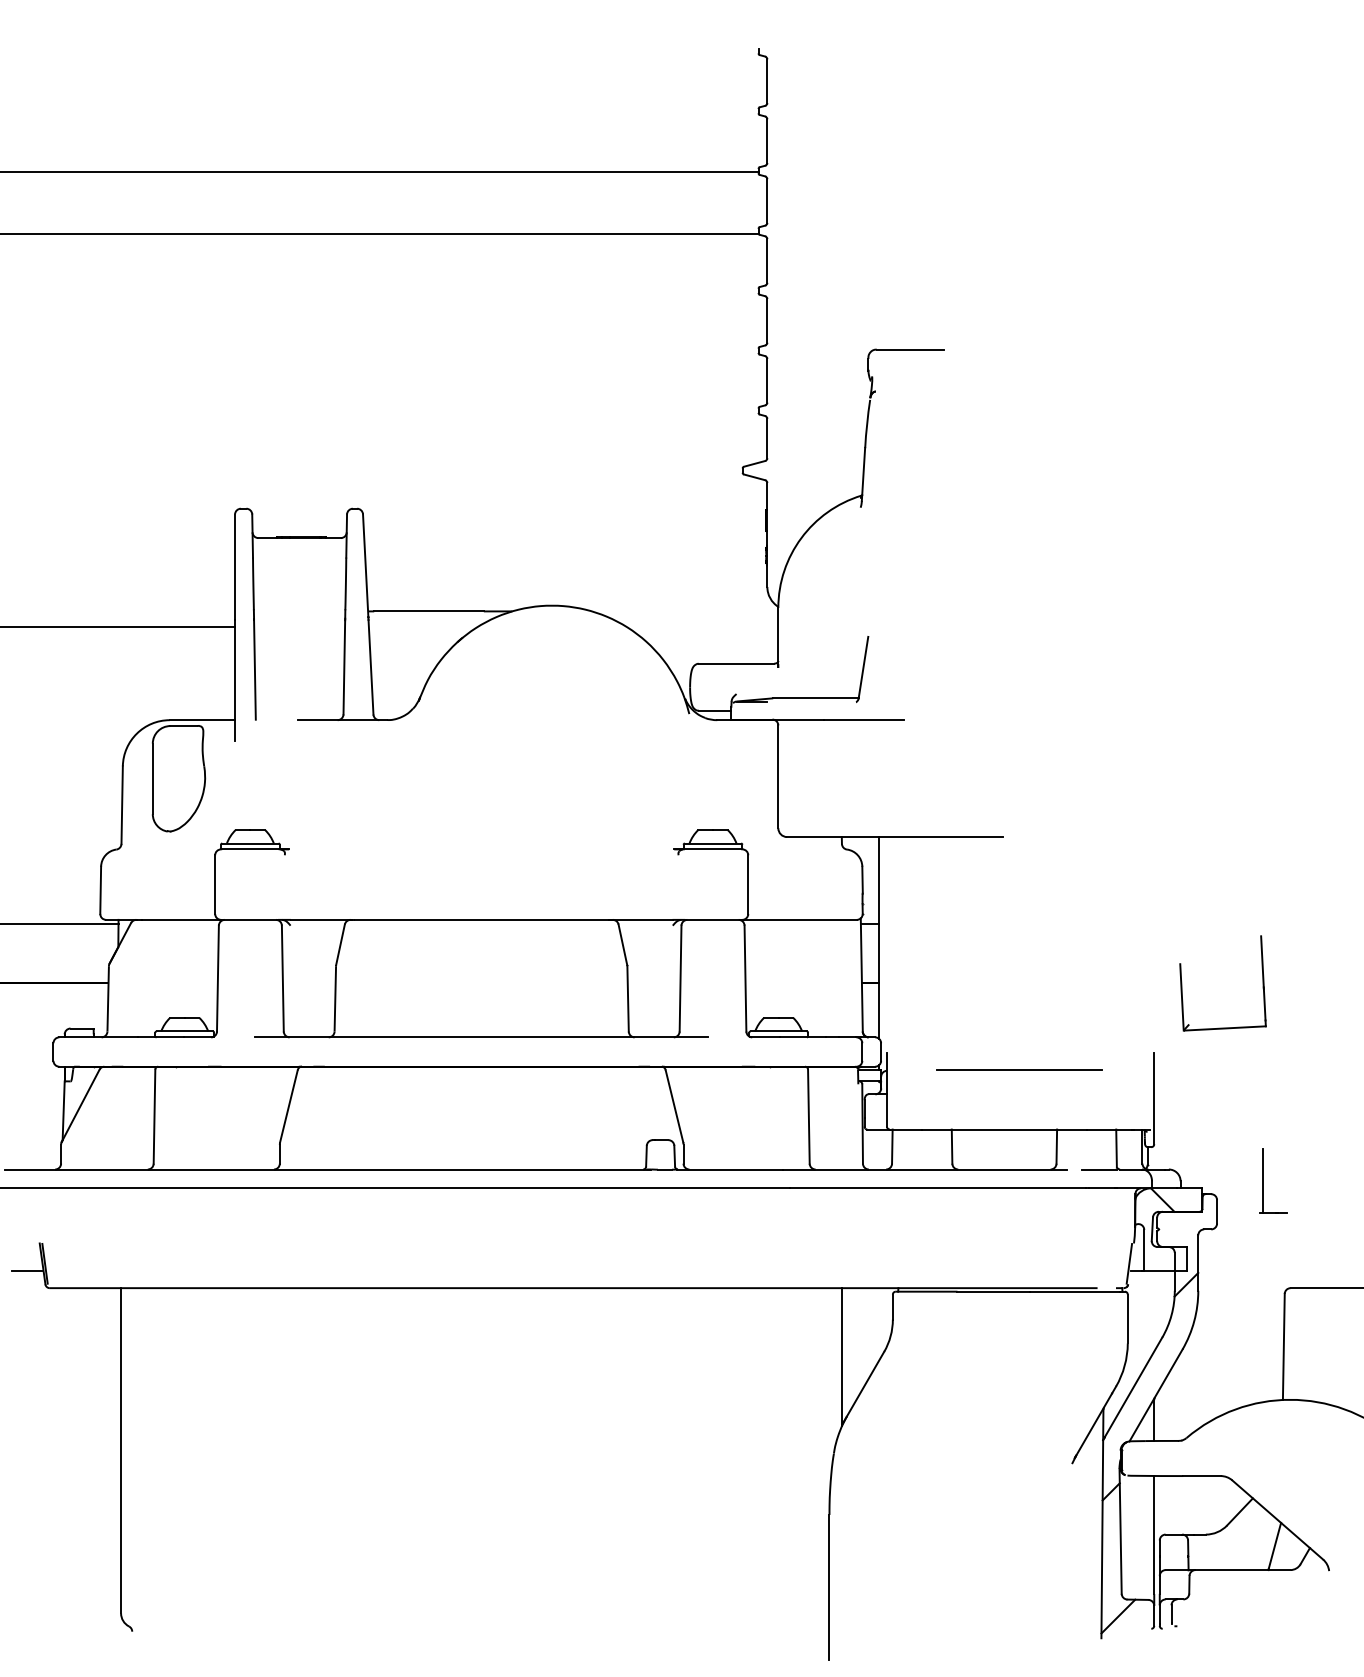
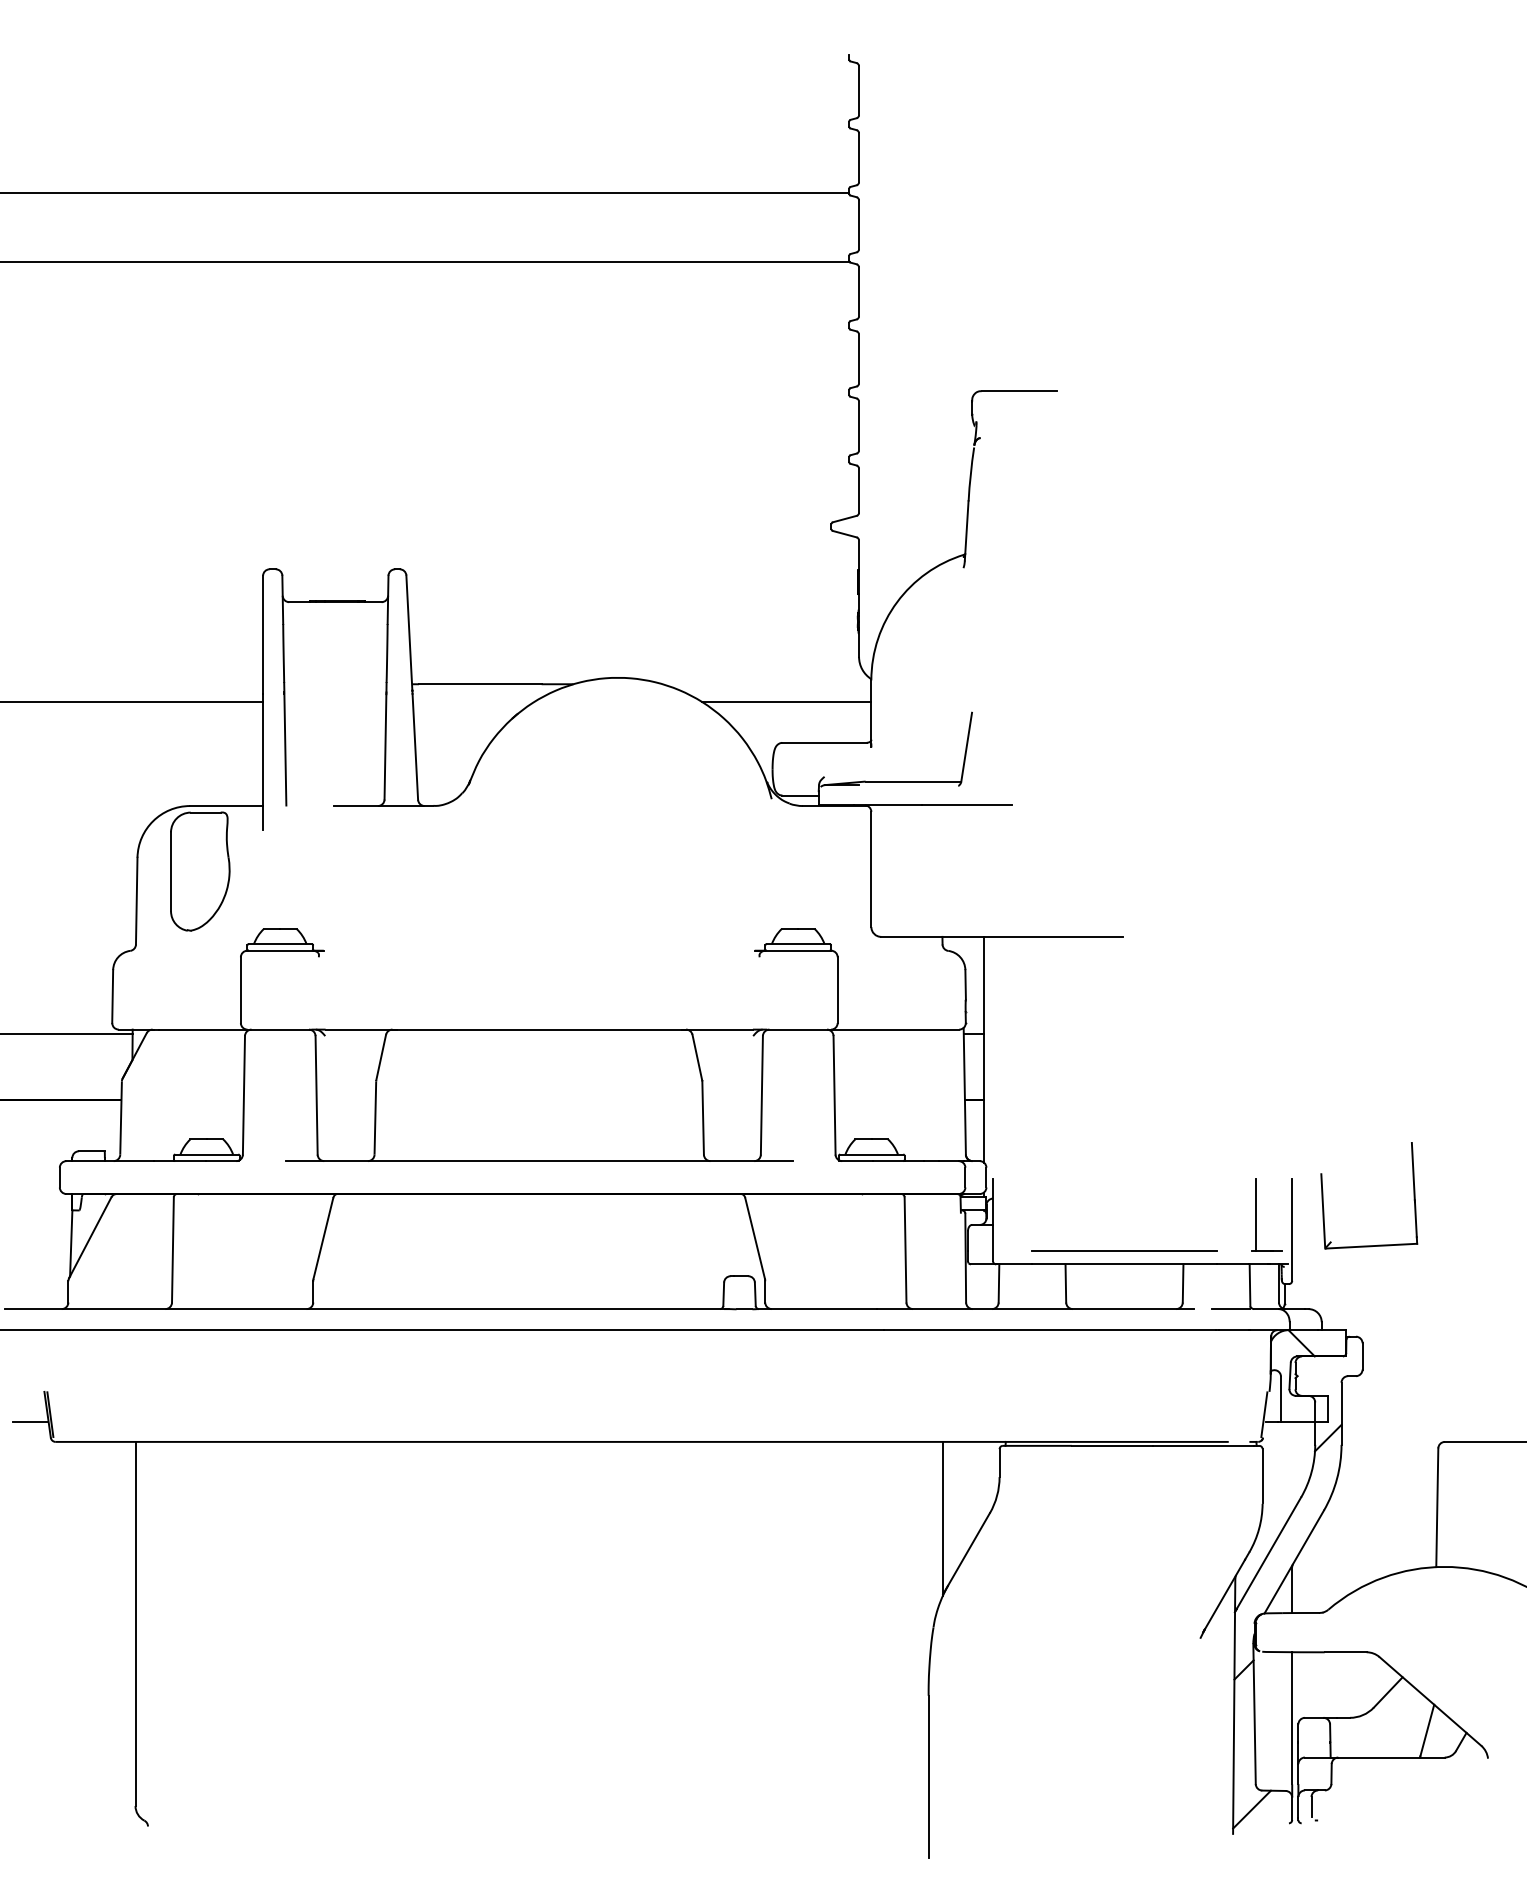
line: (702, 627) -> (786, 702), added
part: (1262, 983) -> (1413, 1195), moved
line: (1019, 1068) -> (1124, 1250), moved
part: (1263, 1180) -> (1256, 1214), moved

